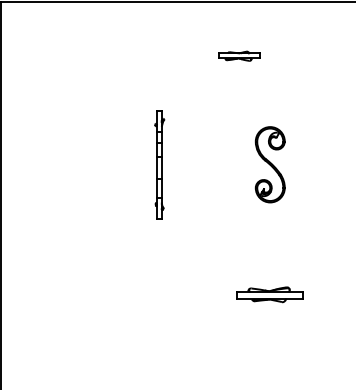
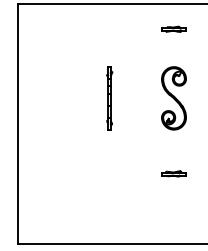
part: (238, 54) -> (173, 28), moved
part: (269, 164) -> (173, 98), size x1.43
part: (269, 293) -> (173, 173), size x0.62

